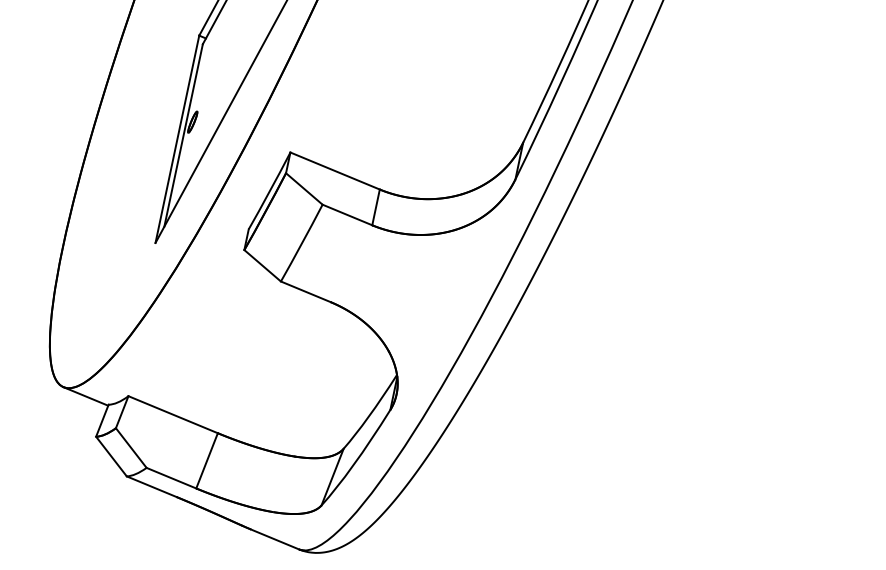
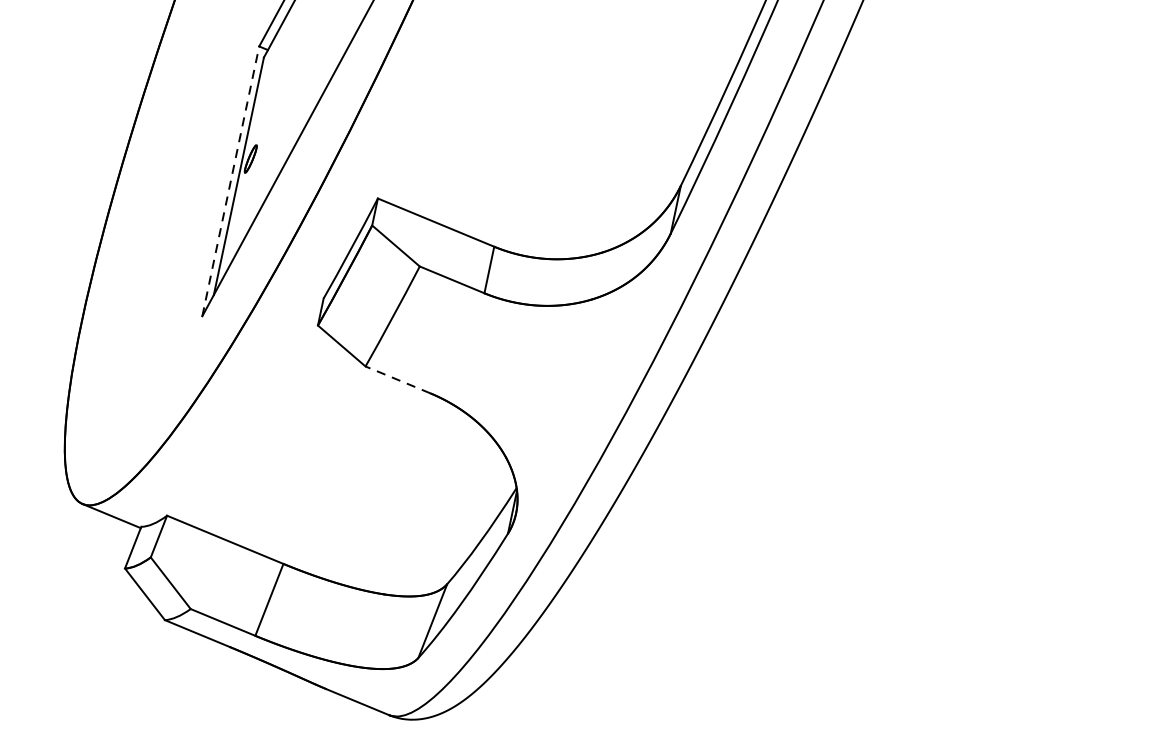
line: (177, 139) -> (230, 181), solid -> dashed
line: (305, 291) -> (397, 379), solid -> dashed

